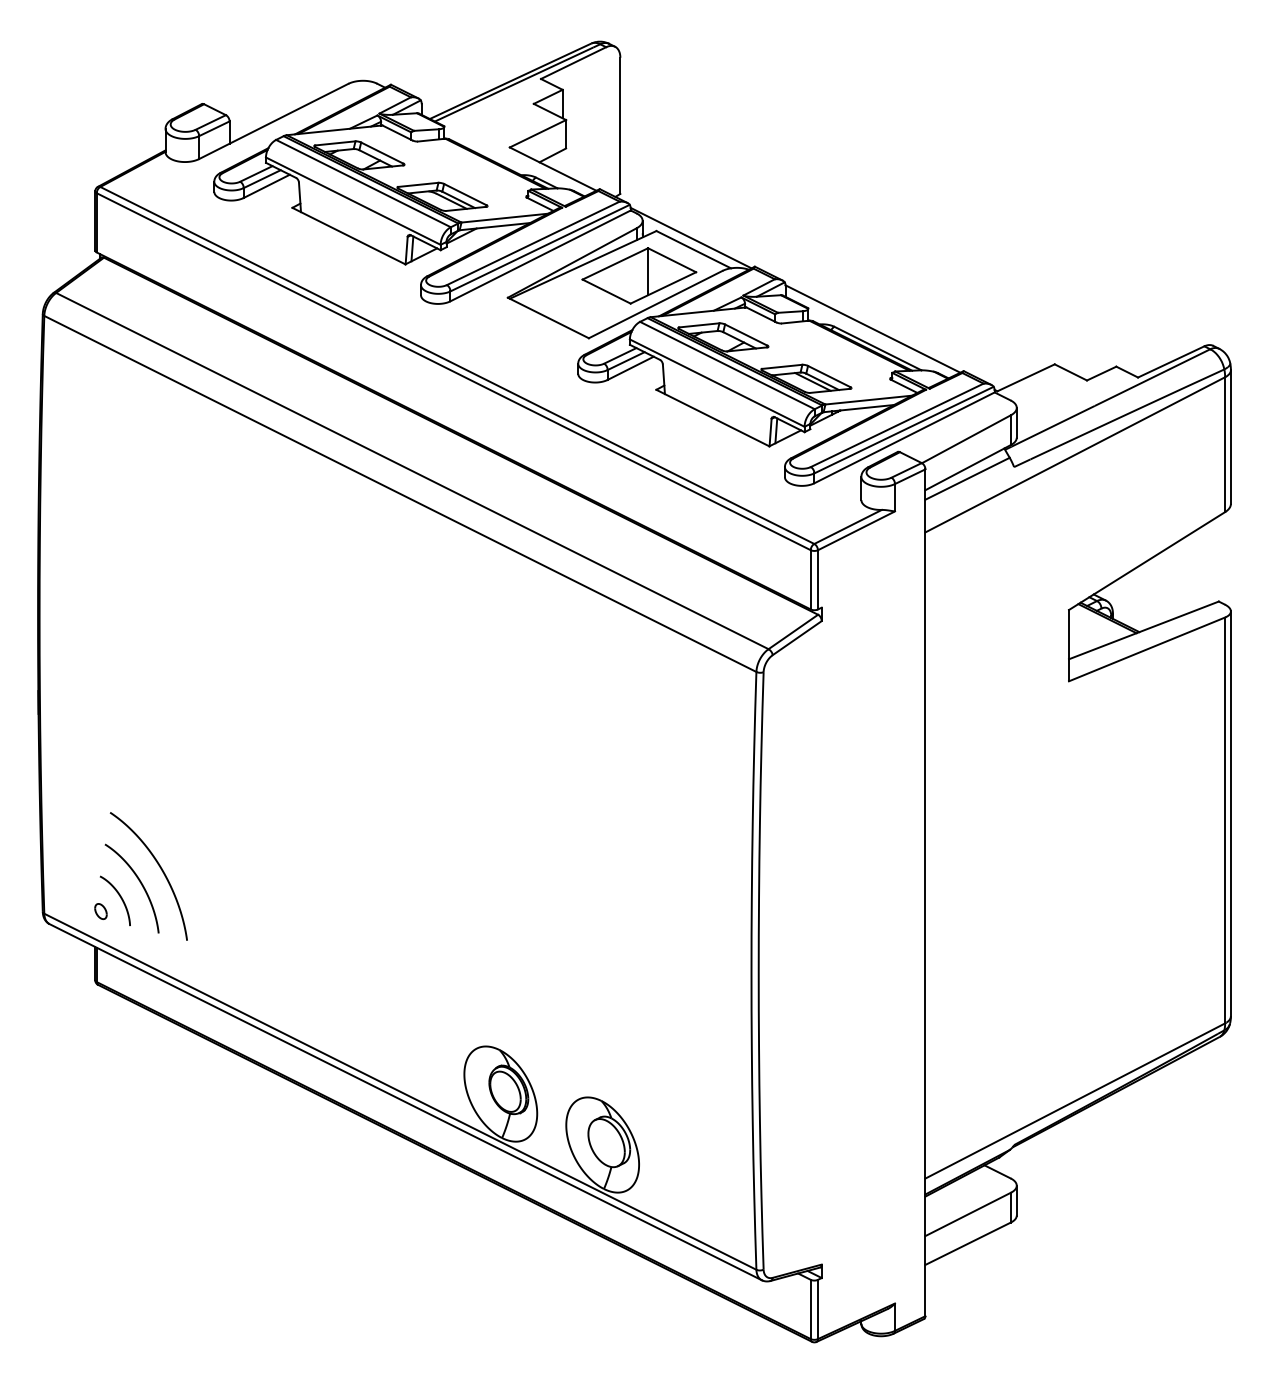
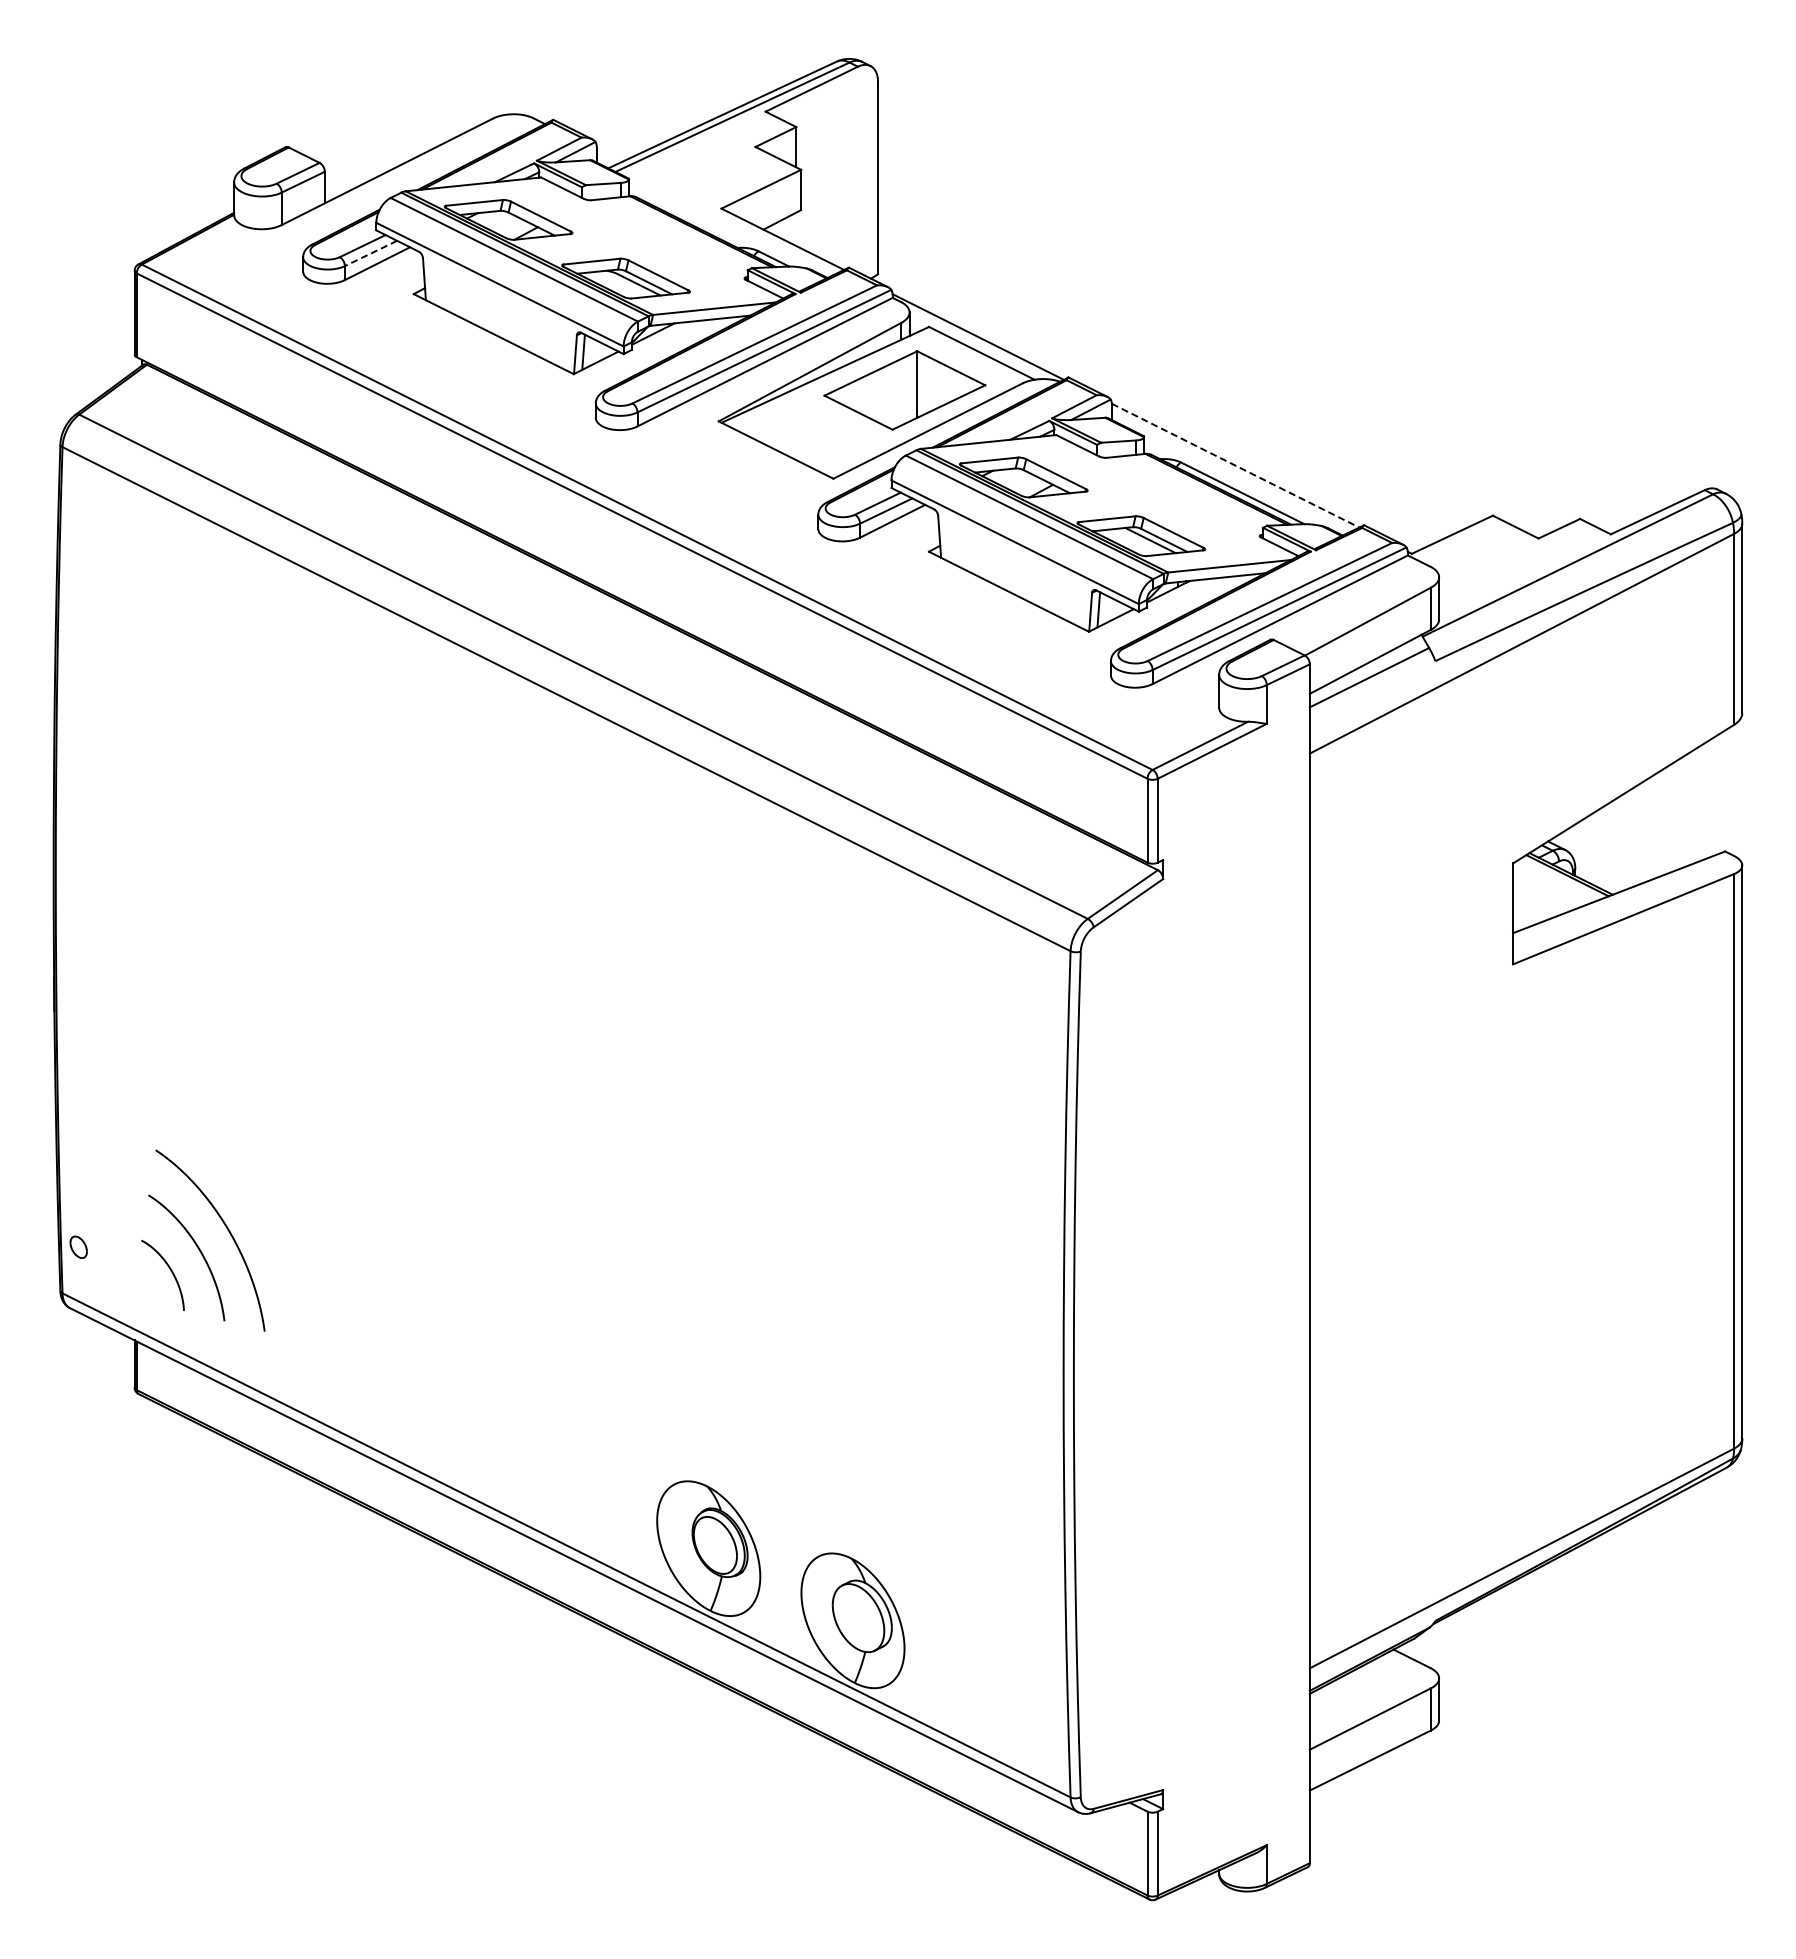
line: (261, 179) -> (370, 253), solid -> dashed
line: (873, 328) -> (1236, 465), solid -> dashed
part: (100, 910) -> (78, 1246), moved

